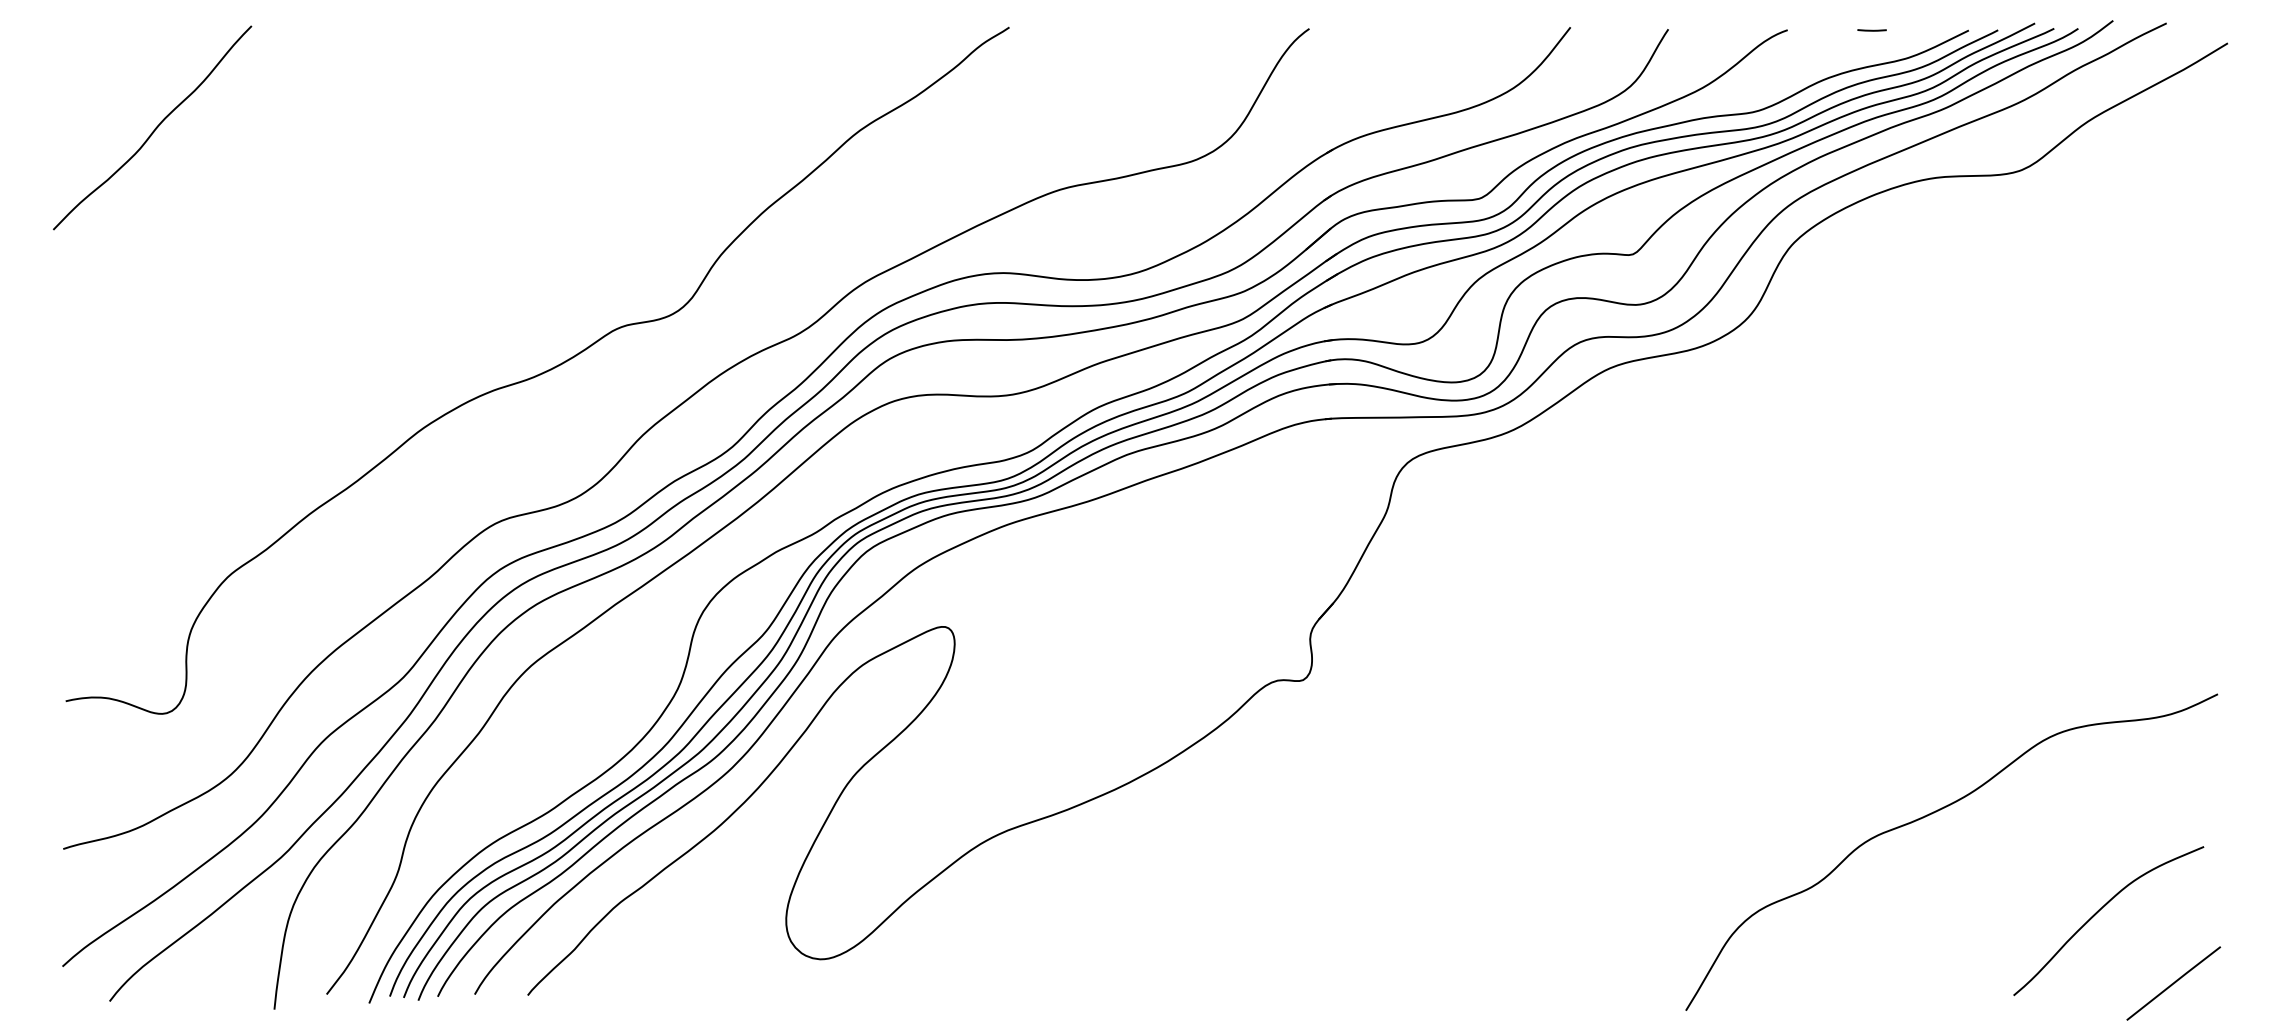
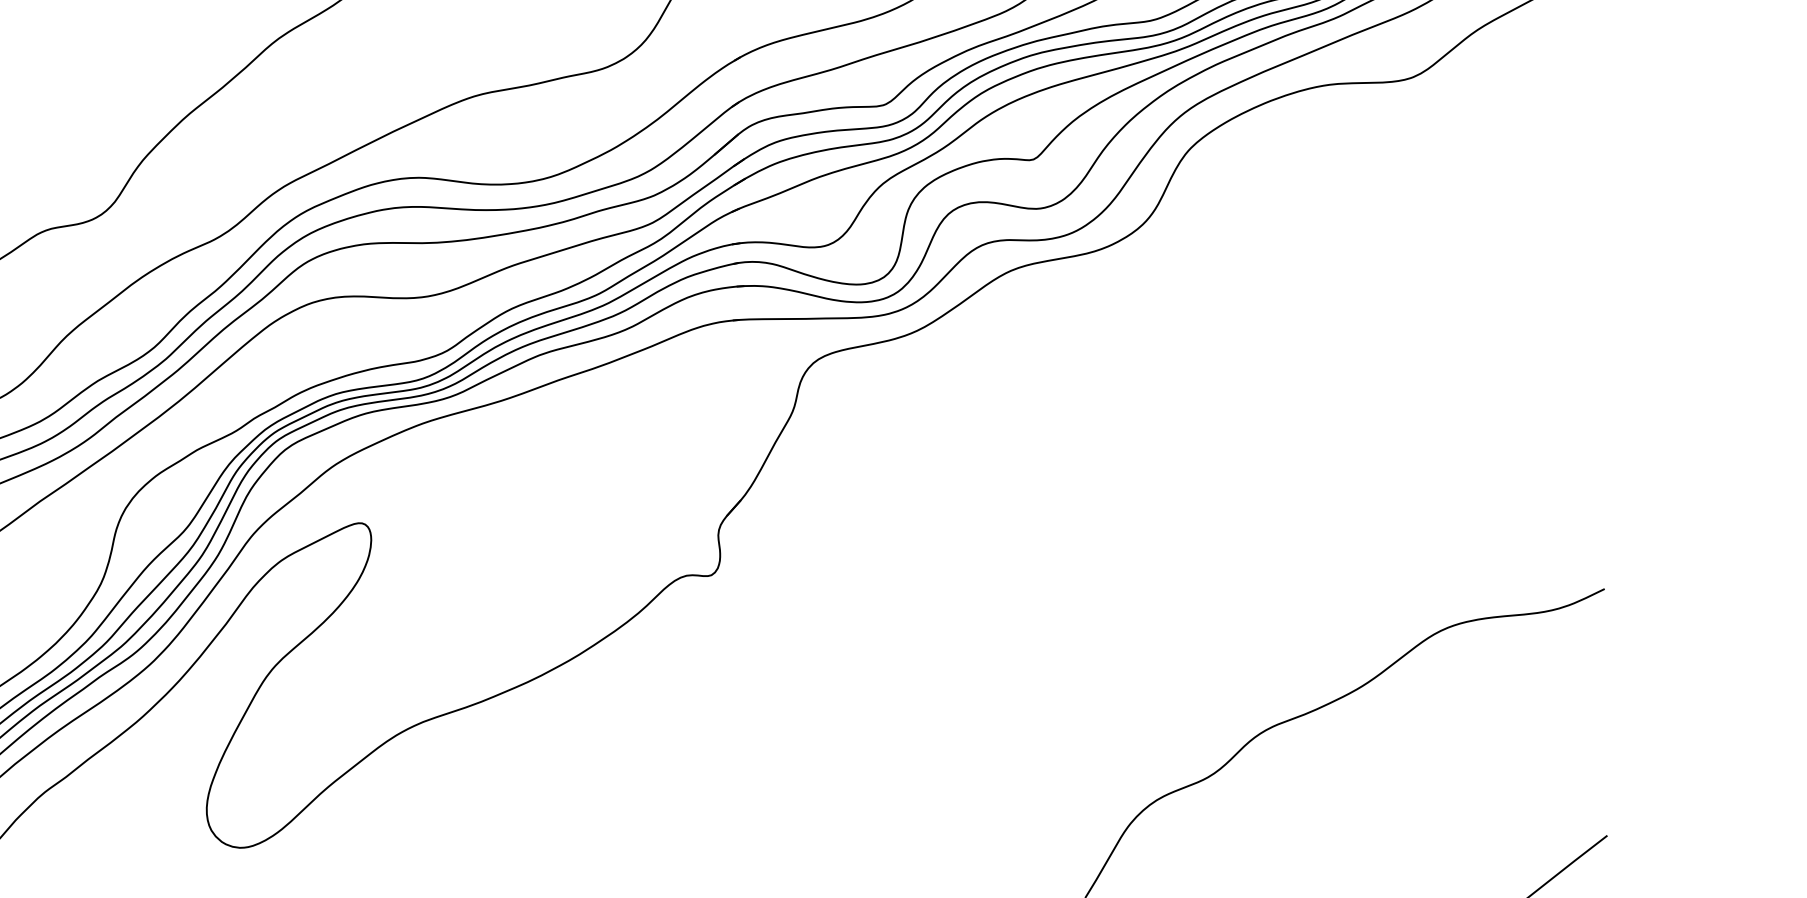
curve: (2099, 911) -> (1489, 801), removed

